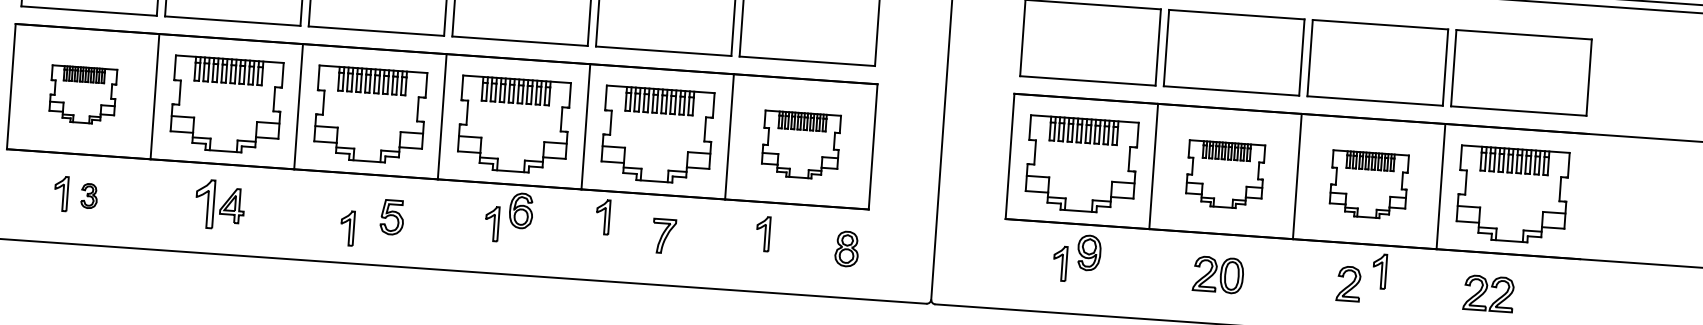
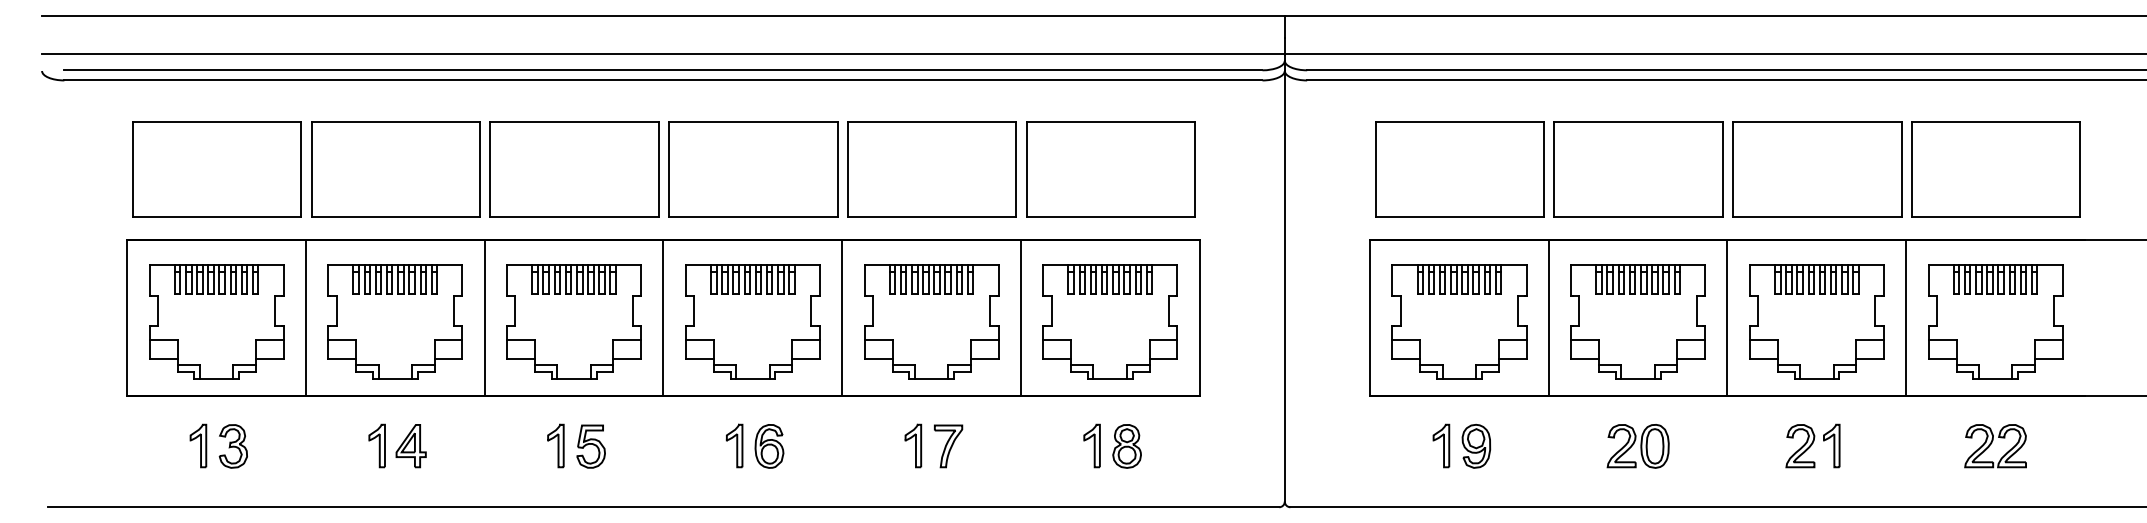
part: (82, 94) -> (216, 321), size x1.67
part: (800, 144) -> (1109, 321), size x1.43
part: (1224, 174) -> (1637, 321), size x1.43
part: (1368, 184) -> (1816, 321), size x1.43
part: (88, 196) -> (232, 446), size x1.43
part: (204, 203) -> (376, 445), size x0.71
part: (521, 211) -> (769, 446), moved
part: (603, 216) -> (913, 445), moved
part: (391, 217) -> (590, 446), moved
part: (347, 227) -> (555, 445), moved
part: (762, 233) -> (1091, 445), moved
part: (846, 249) -> (1126, 446), moved
part: (1089, 253) -> (1476, 446), moved
part: (1379, 271) -> (1831, 445), moved
part: (1488, 293) -> (1995, 446), moved

